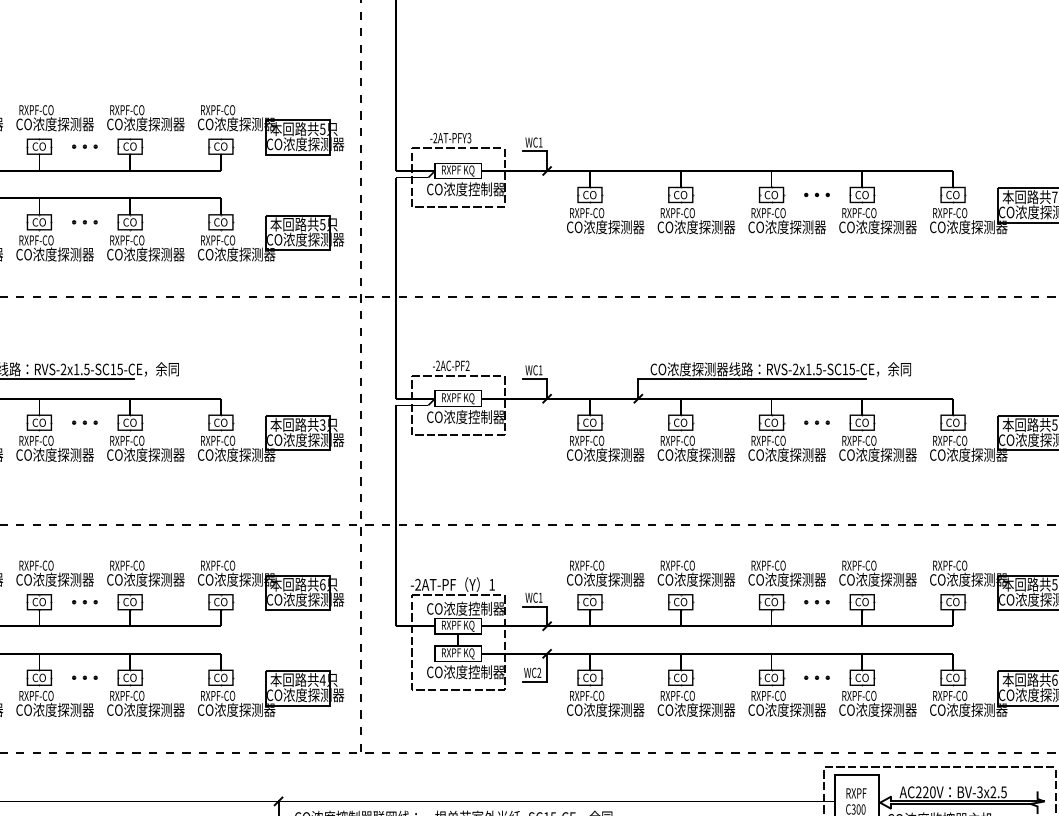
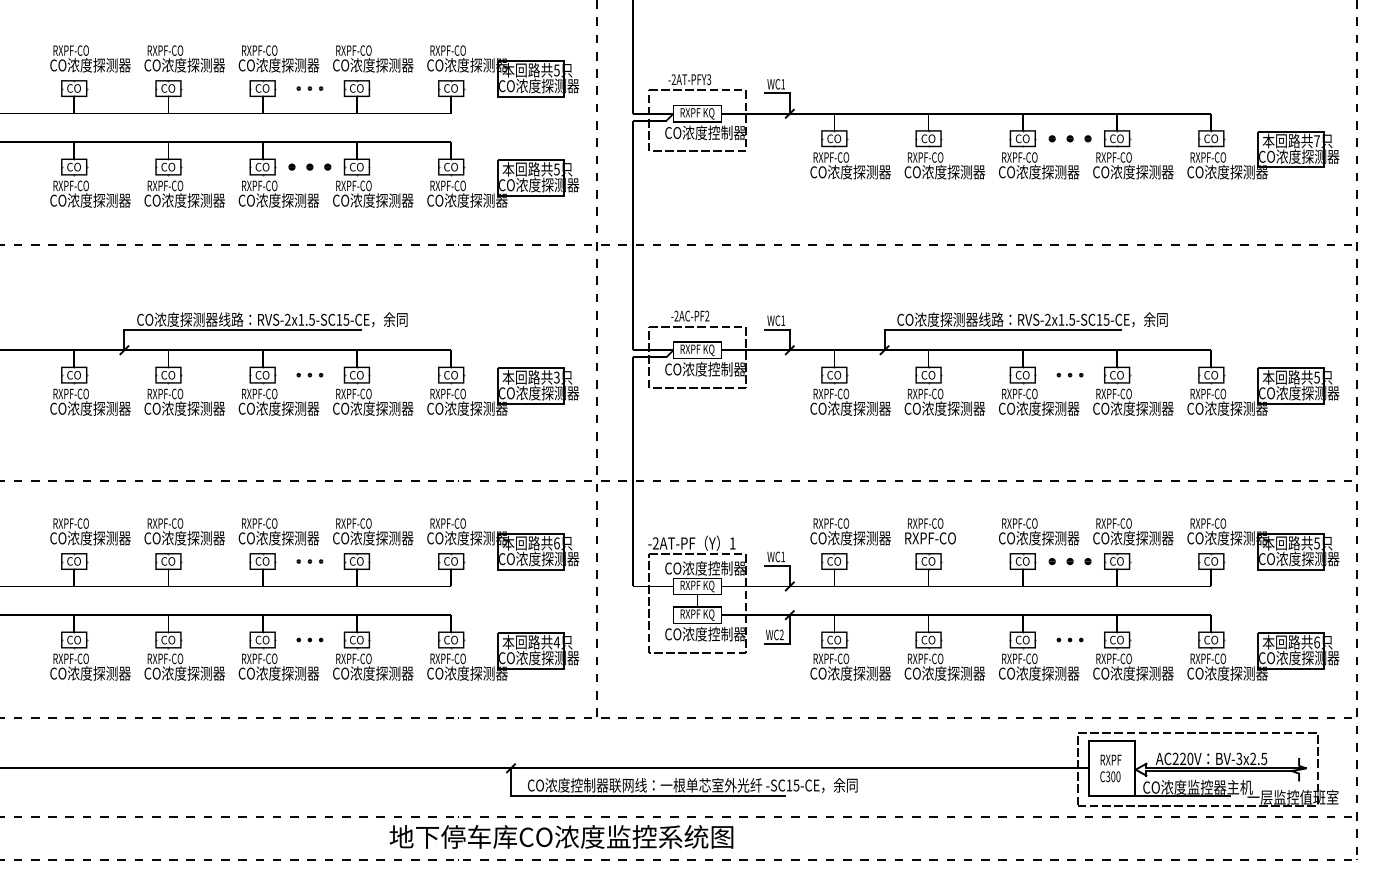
part: (816, 194) -> (1069, 138), size x1.6
part: (84, 221) -> (309, 166), size x1.6
text: (696, 579) -> (944, 537), CO浓度探测器 -> RXPF-CO
part: (816, 602) -> (1069, 561), size x1.6

